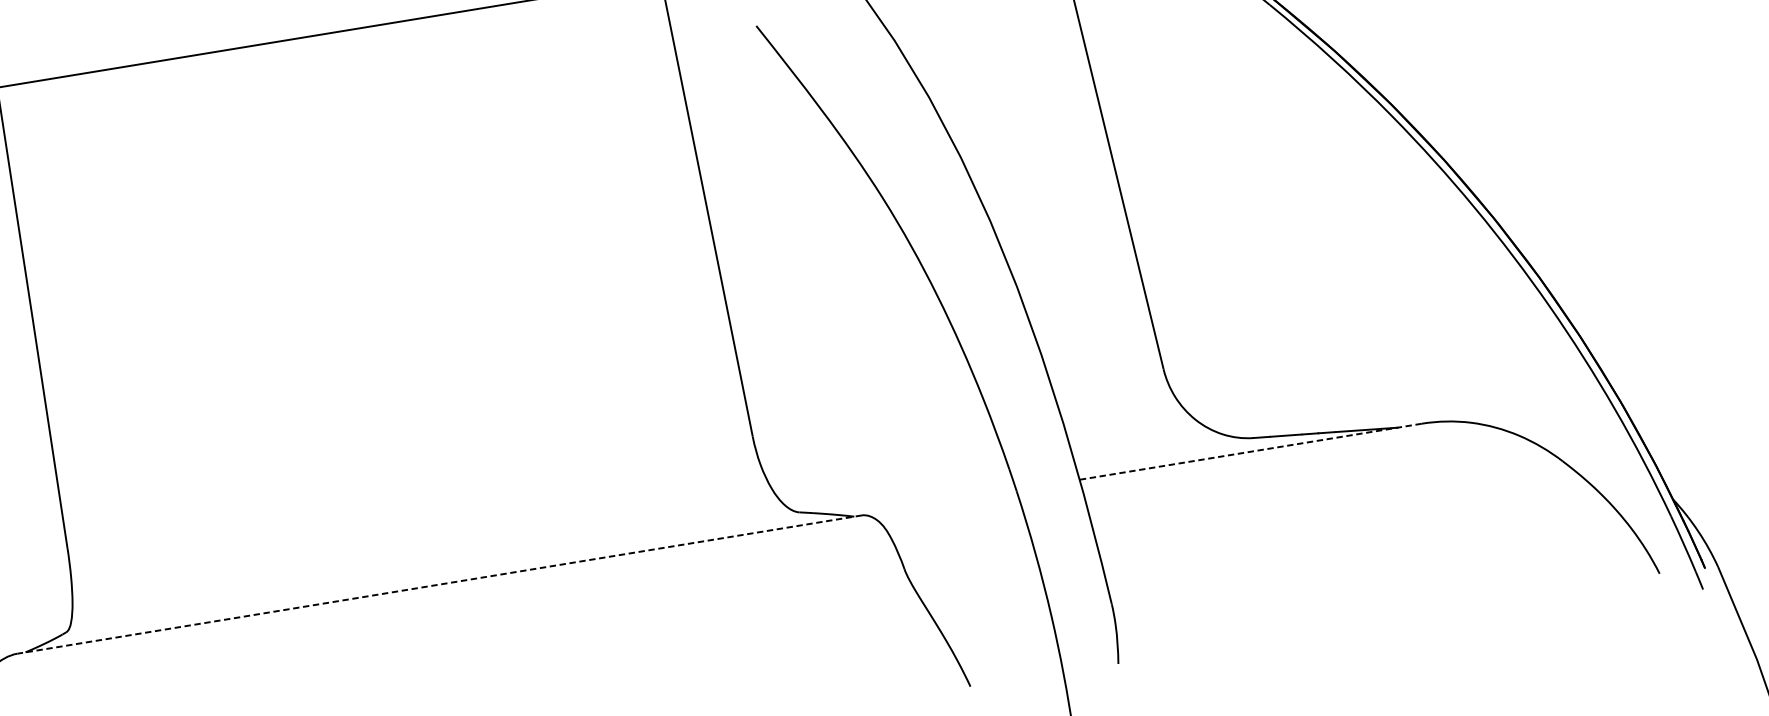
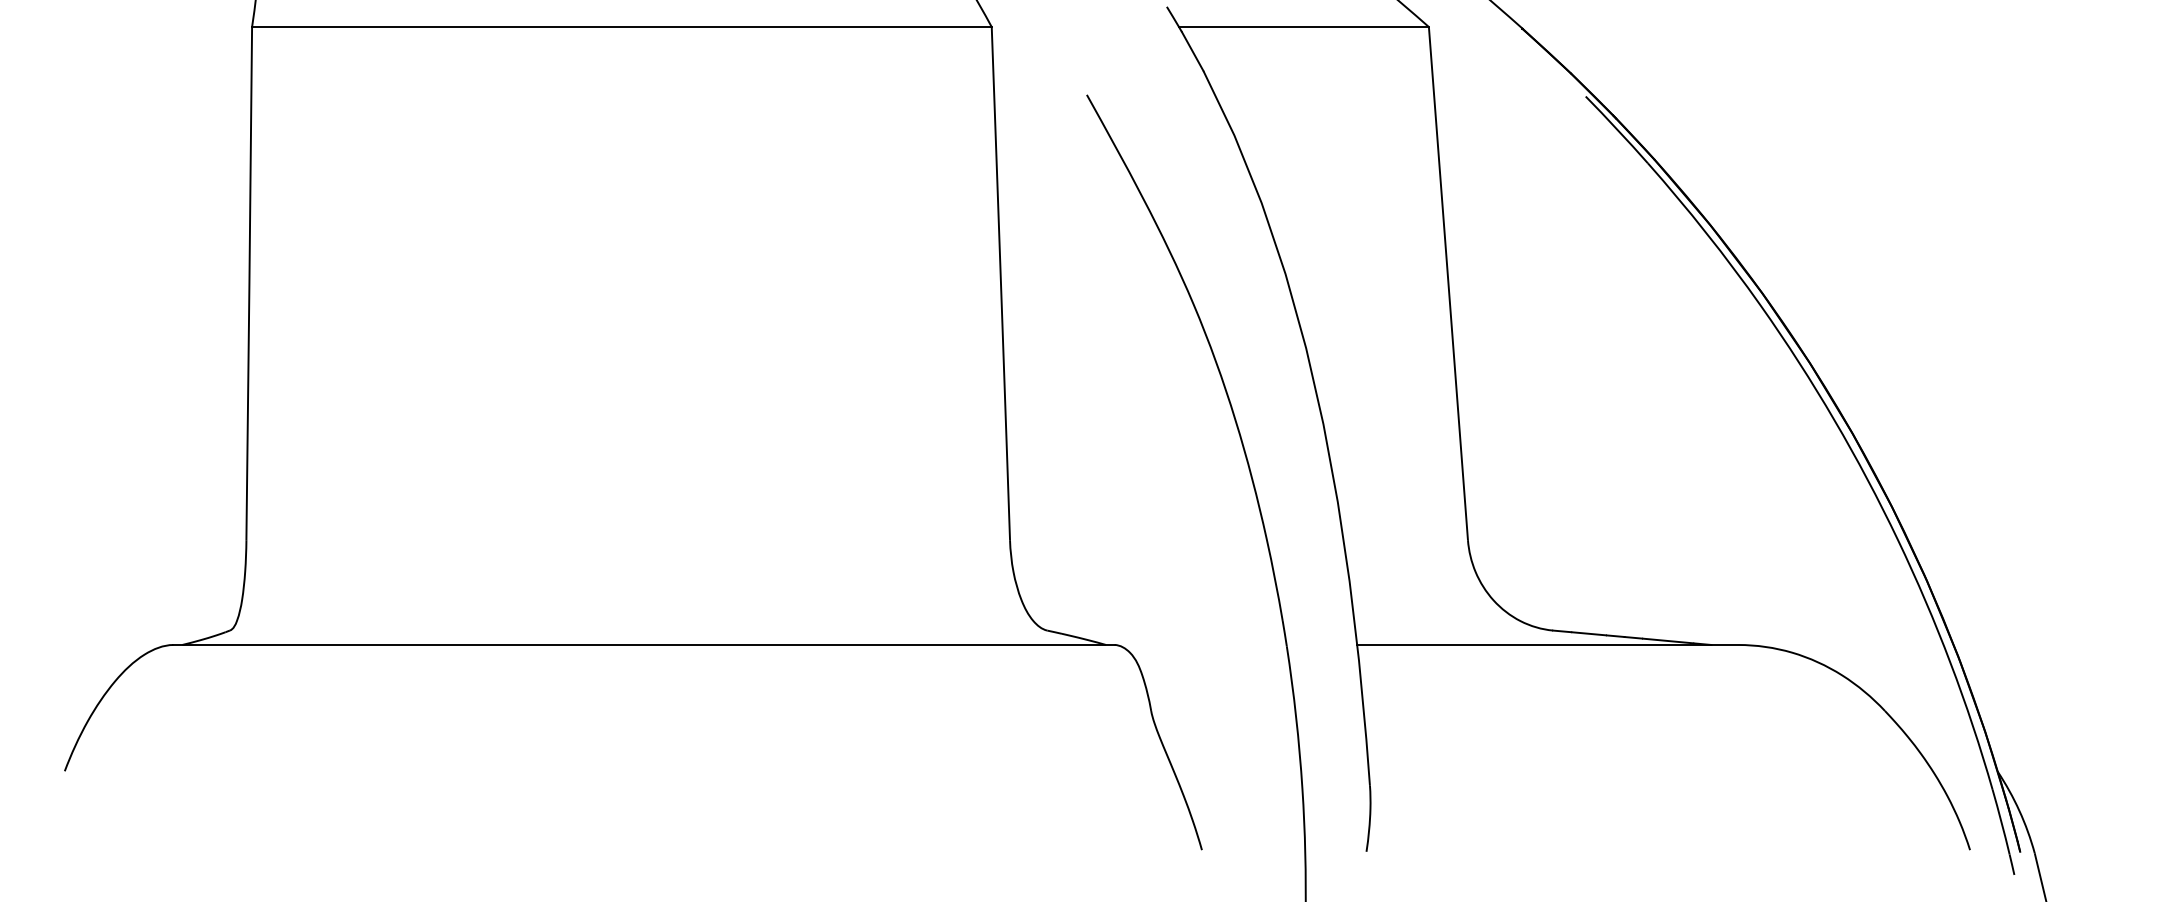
line: (1250, 451) -> (1547, 644), dashed -> solid
line: (440, 584) -> (644, 644), dashed -> solid

